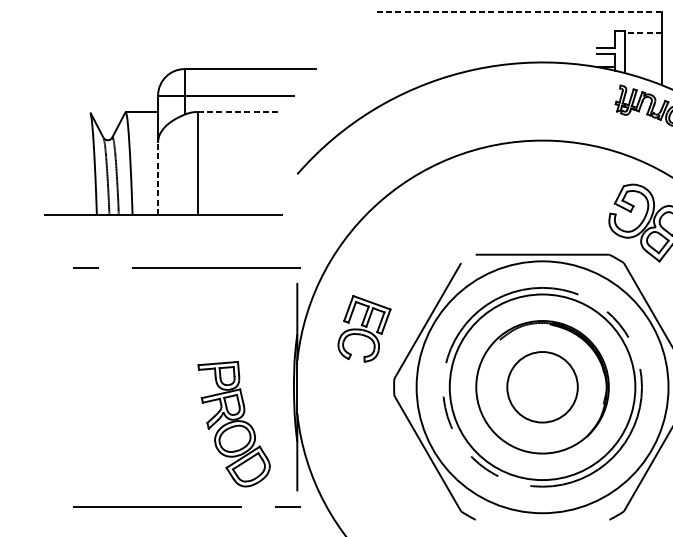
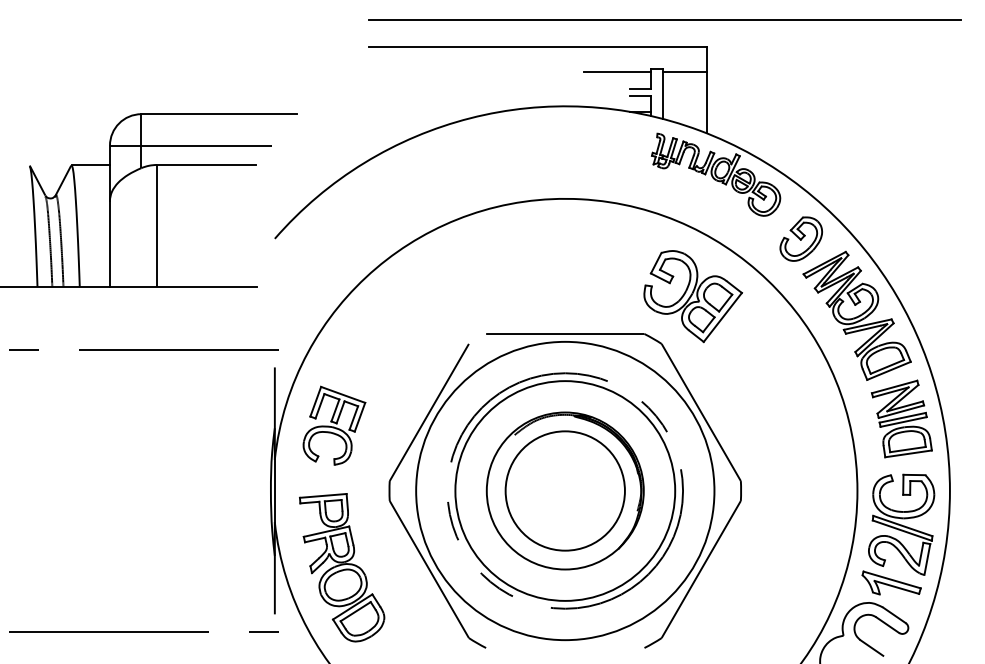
line: (519, 11) -> (537, 46), dashed -> solid
line: (586, 33) -> (617, 72), added
line: (643, 33) -> (684, 72), dashed -> solid
line: (239, 111) -> (206, 164), dashed -> solid
line: (157, 178) -> (109, 243), dashed -> solid
part: (364, 328) -> (334, 425), moved
circle: (541, 386) -> (564, 490), size x1.43
part: (234, 424) -> (342, 567), moved

